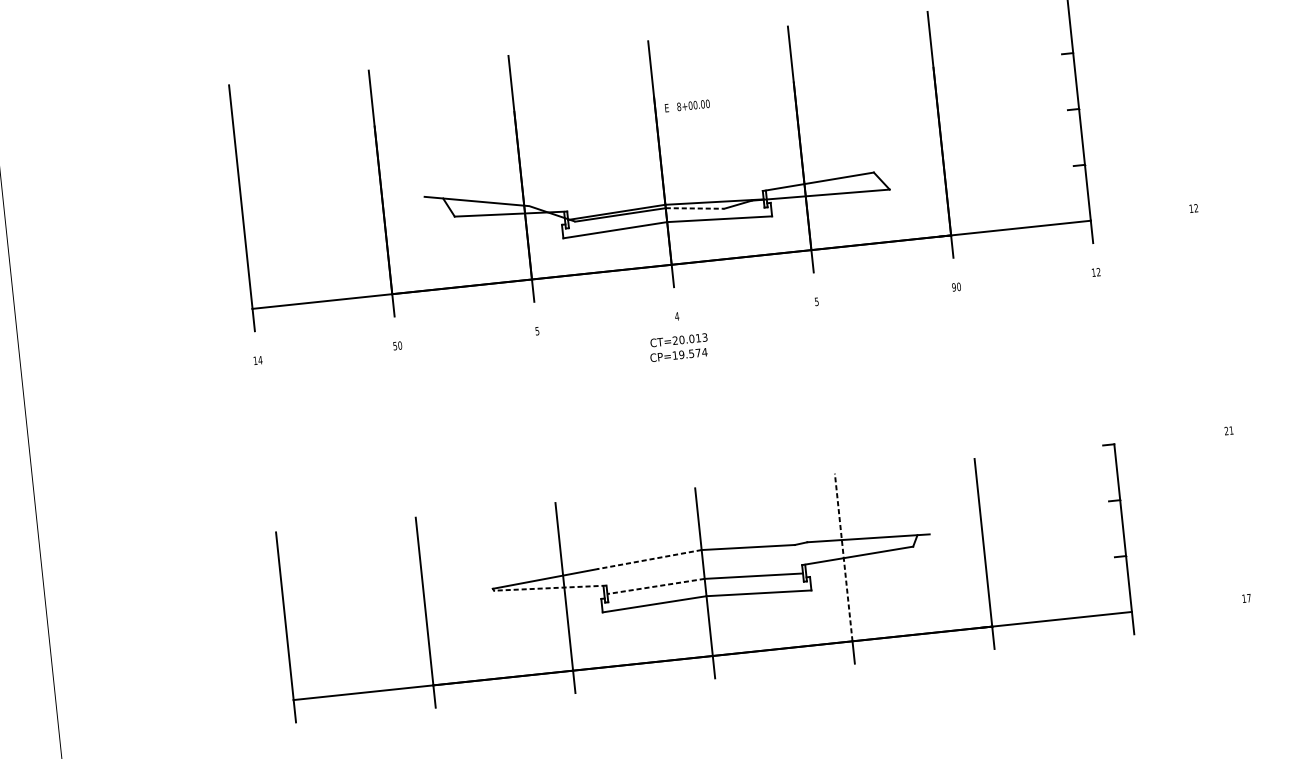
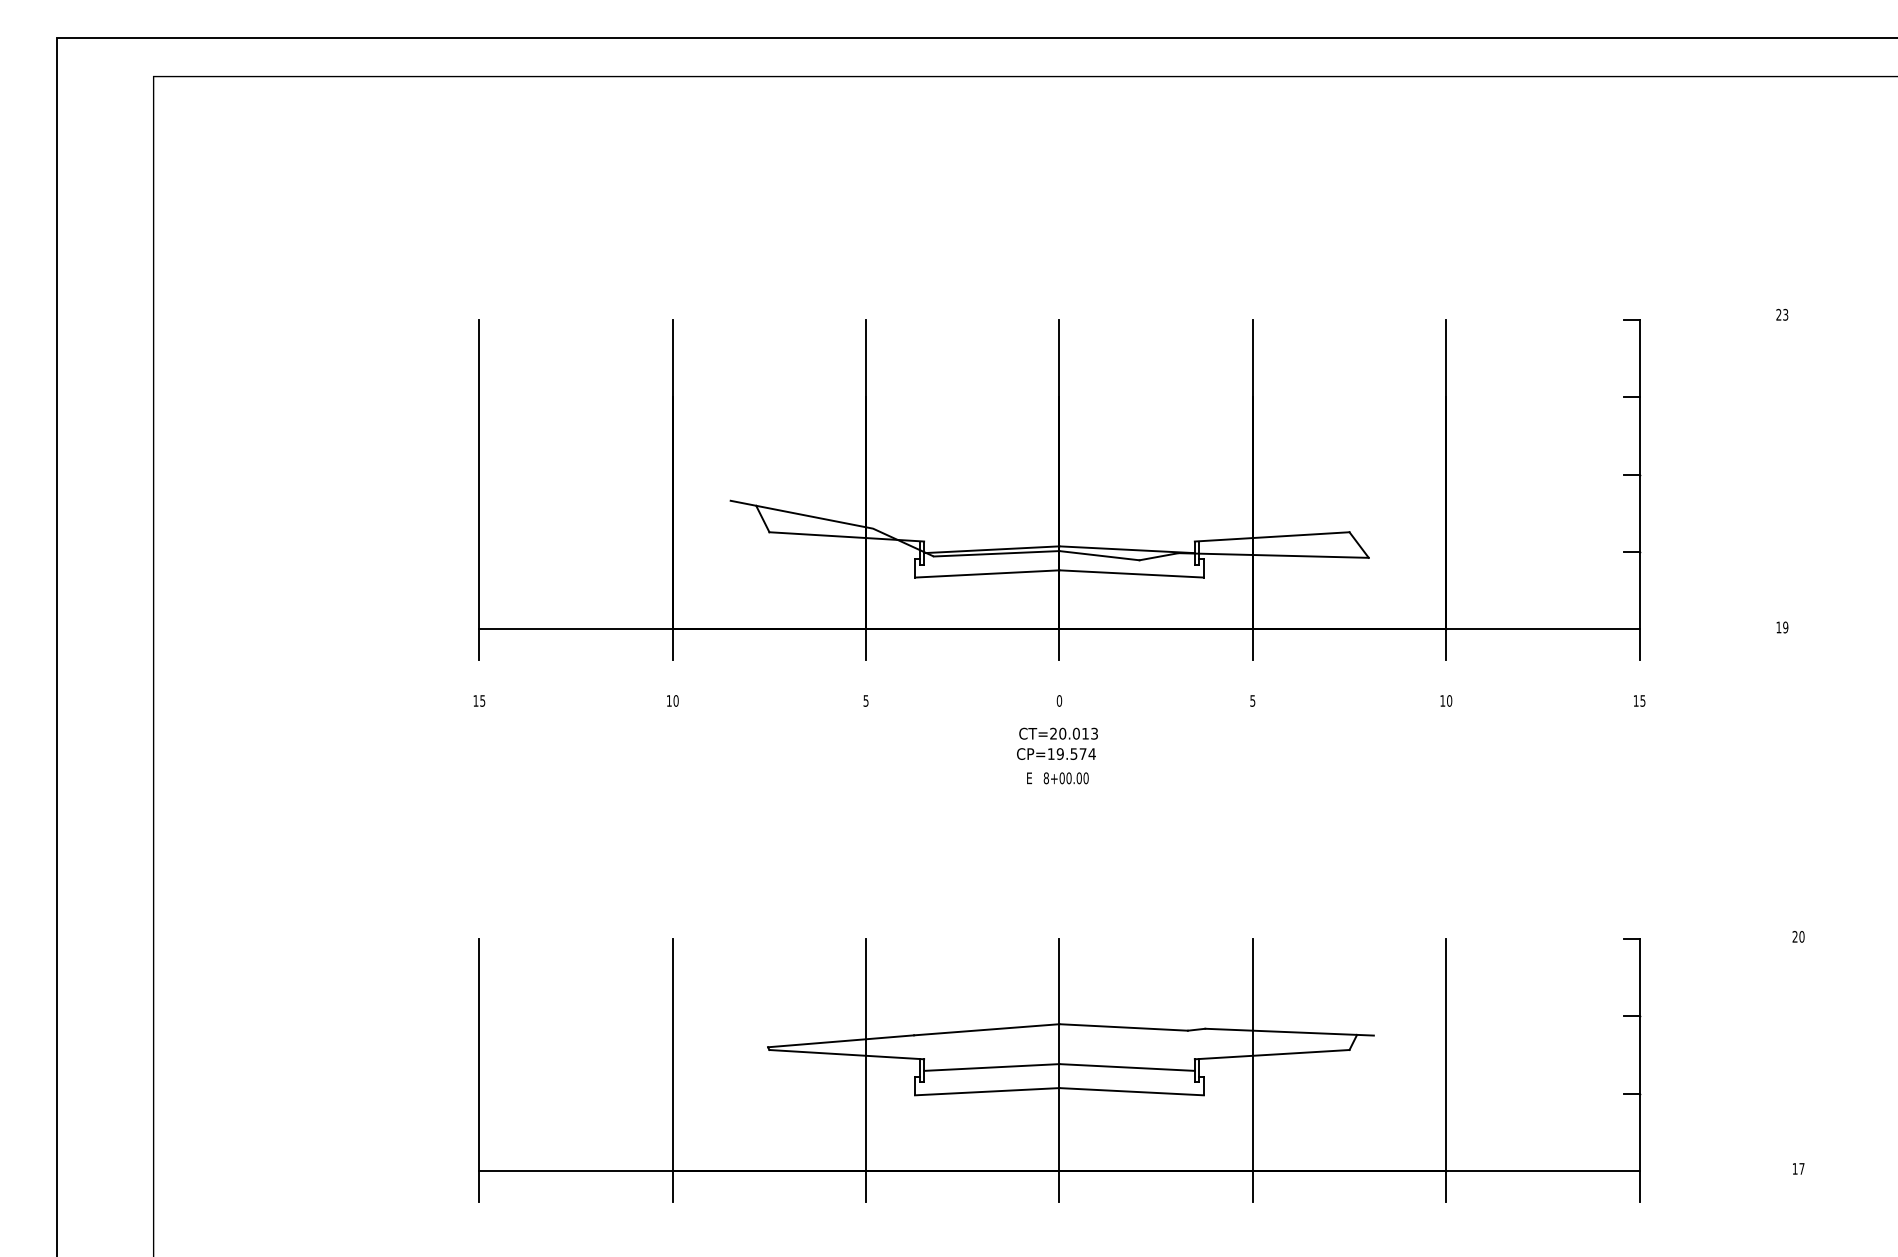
text: (687, 106) -> (1057, 778), moved
line: (695, 208) -> (1100, 555), dashed -> solid
text: (1196, 208) -> (1785, 627), 12 -> 19
text: (1098, 271) -> (1642, 700), 12 -> 15
text: (953, 287) -> (1442, 700), 90 -> 10
text: (677, 316) -> (1059, 700), 4 -> 0
text: (394, 345) -> (668, 700), 50 -> 10
text: (260, 359) -> (482, 700), 14 -> 15
text: (1231, 430) -> (1801, 936), 21 -> 20
line: (843, 557) -> (1252, 1054), dashed -> solid
line: (649, 559) -> (986, 1029), dashed -> solid
line: (655, 586) -> (991, 1067), dashed -> solid
line: (550, 588) -> (846, 1054), dashed -> solid

